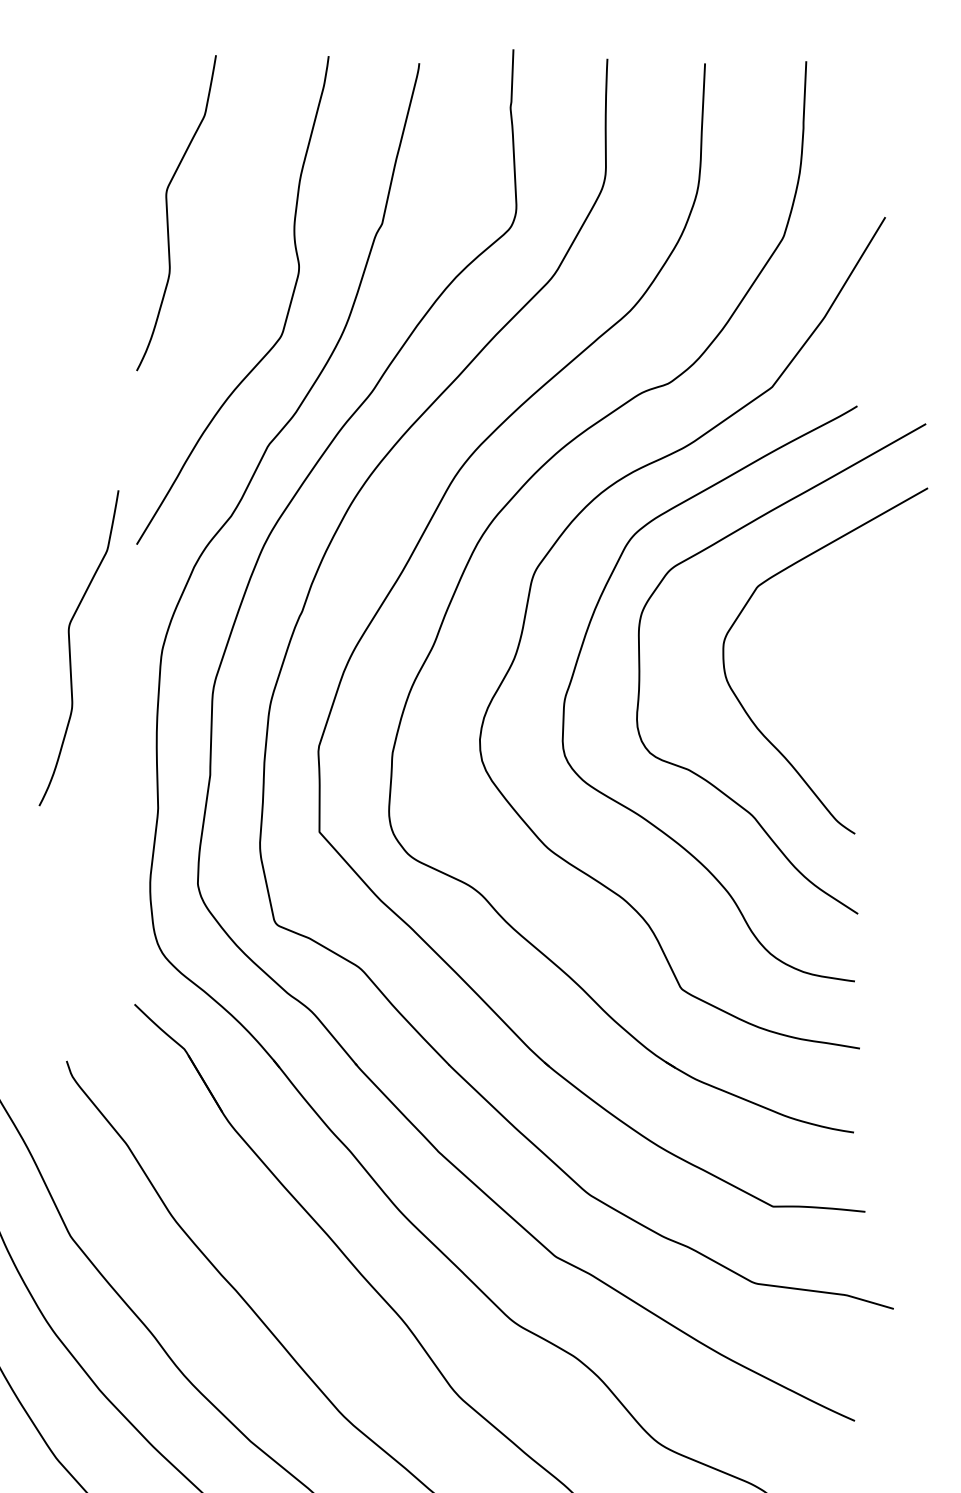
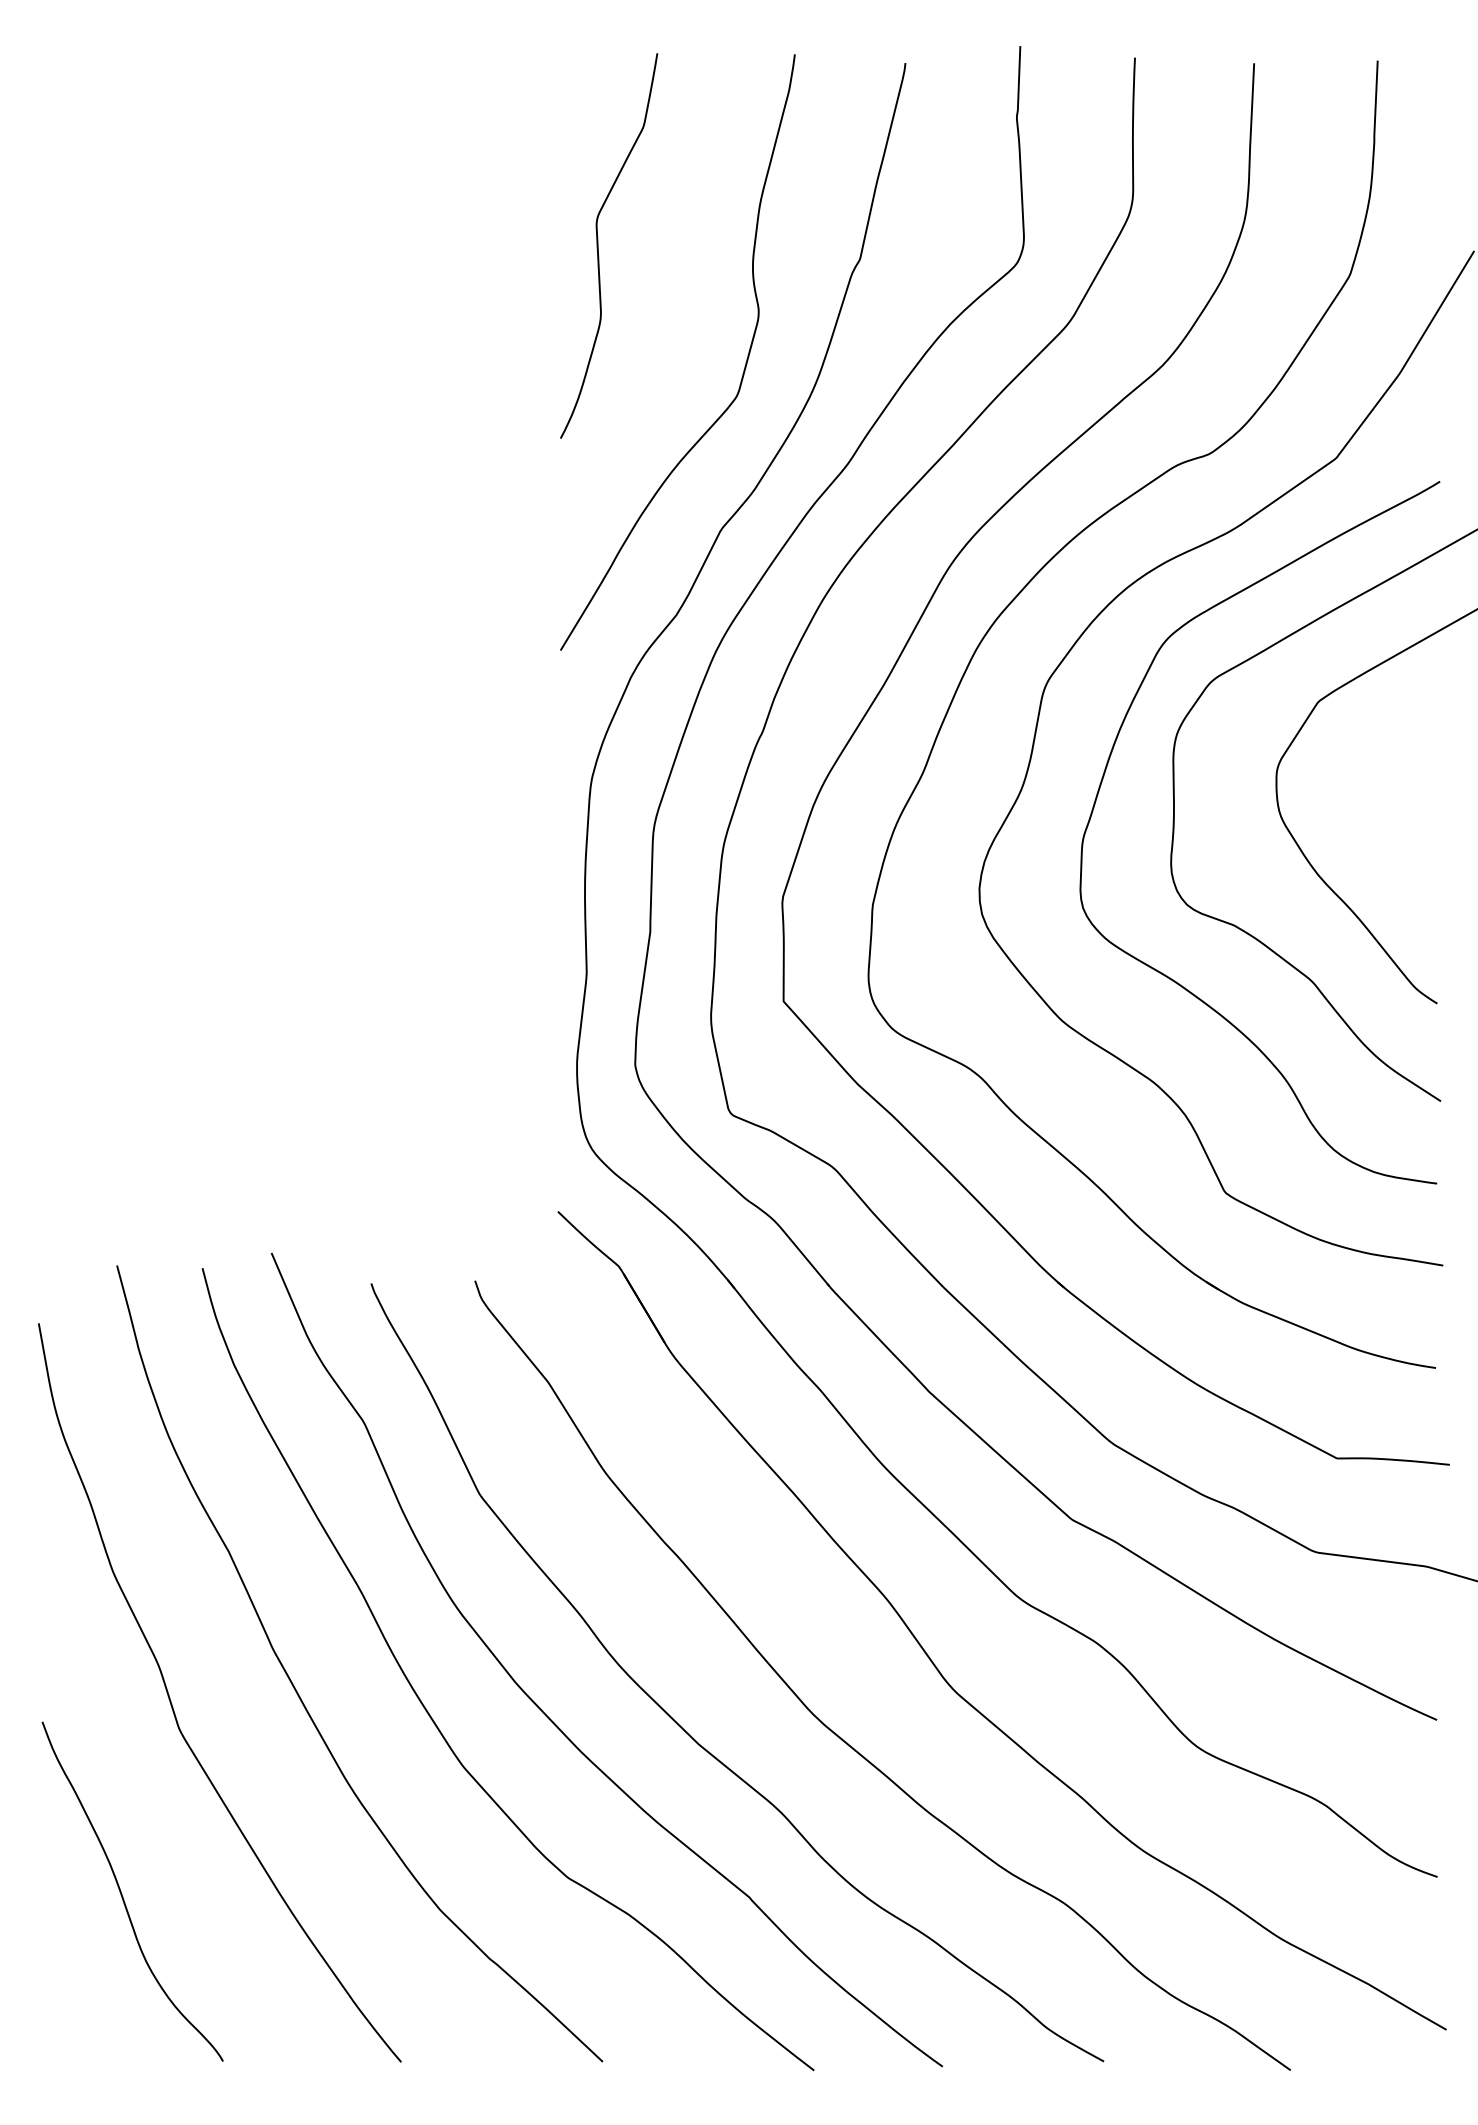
curve: (70, 647) -> (479, 776), removed

